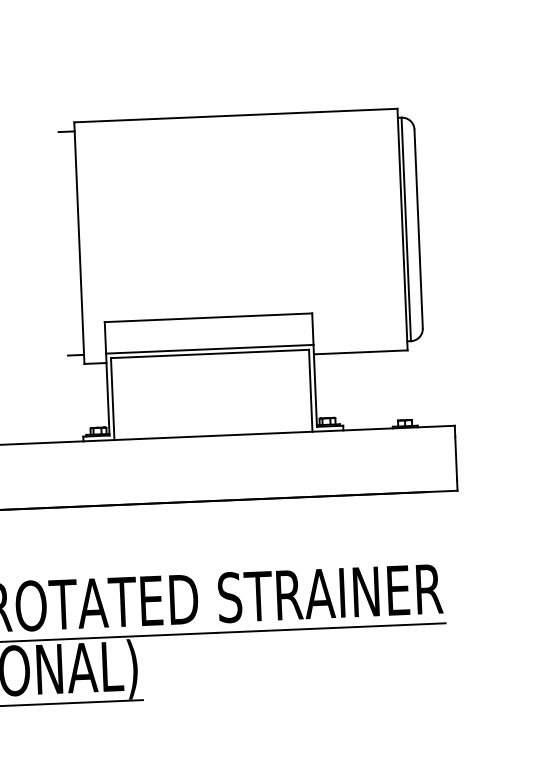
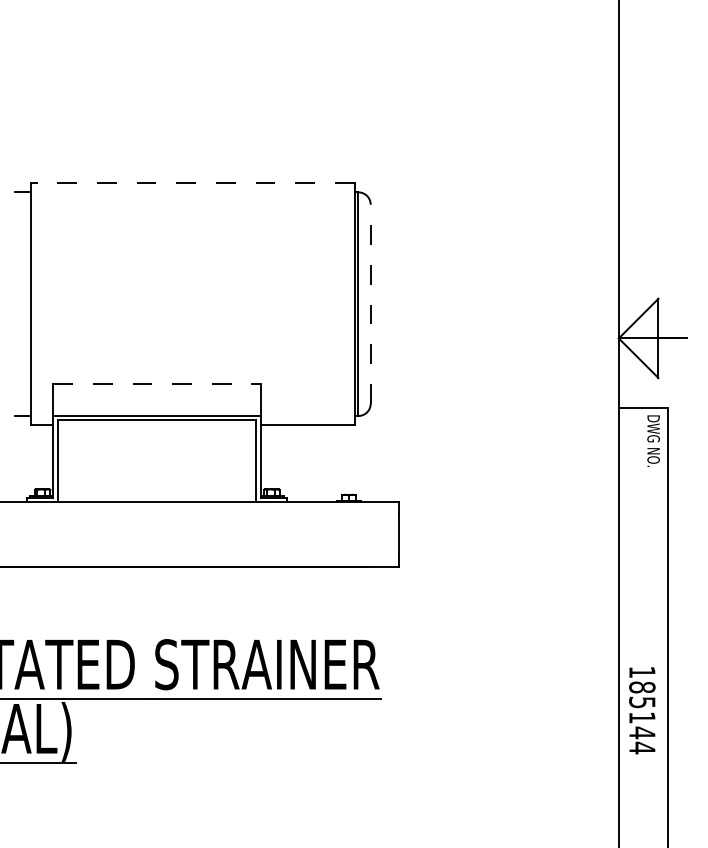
line: (235, 115) -> (192, 183), solid -> dashed
line: (418, 228) -> (370, 303), solid -> dashed
line: (208, 318) -> (157, 384), solid -> dashed

